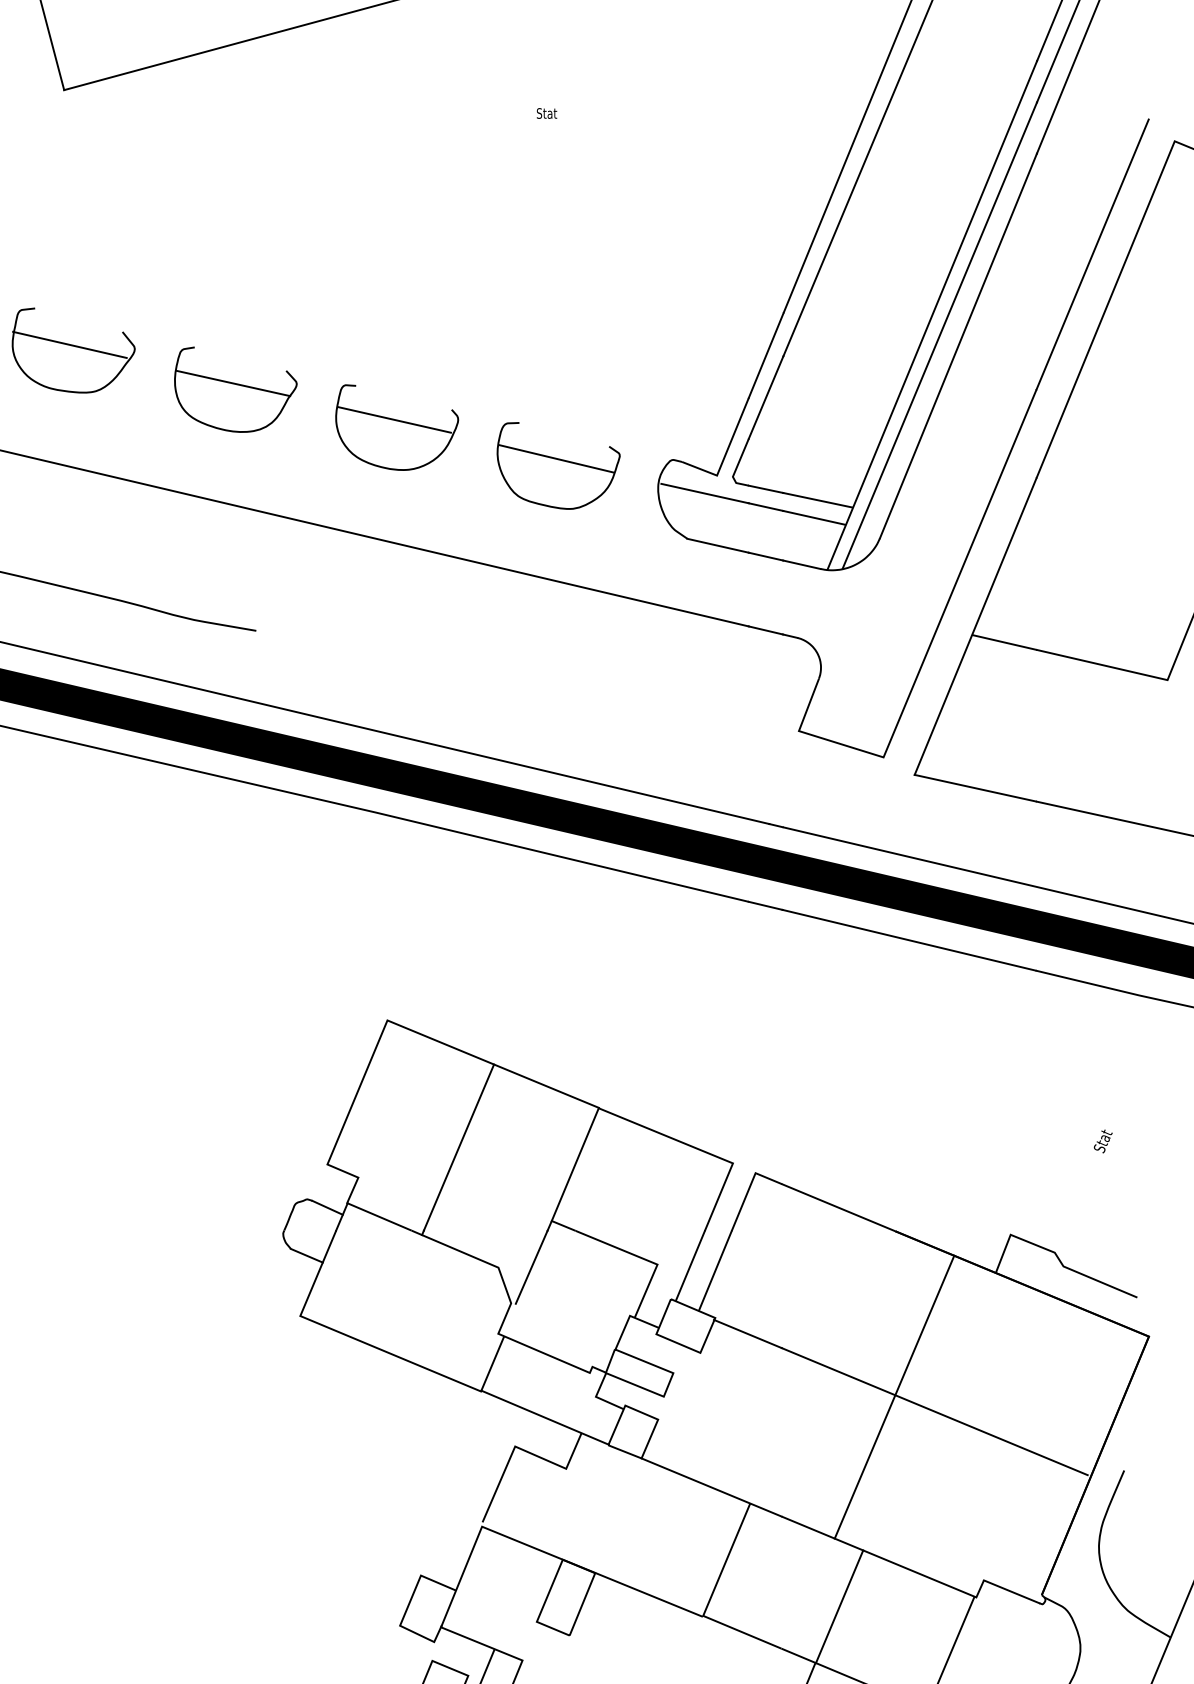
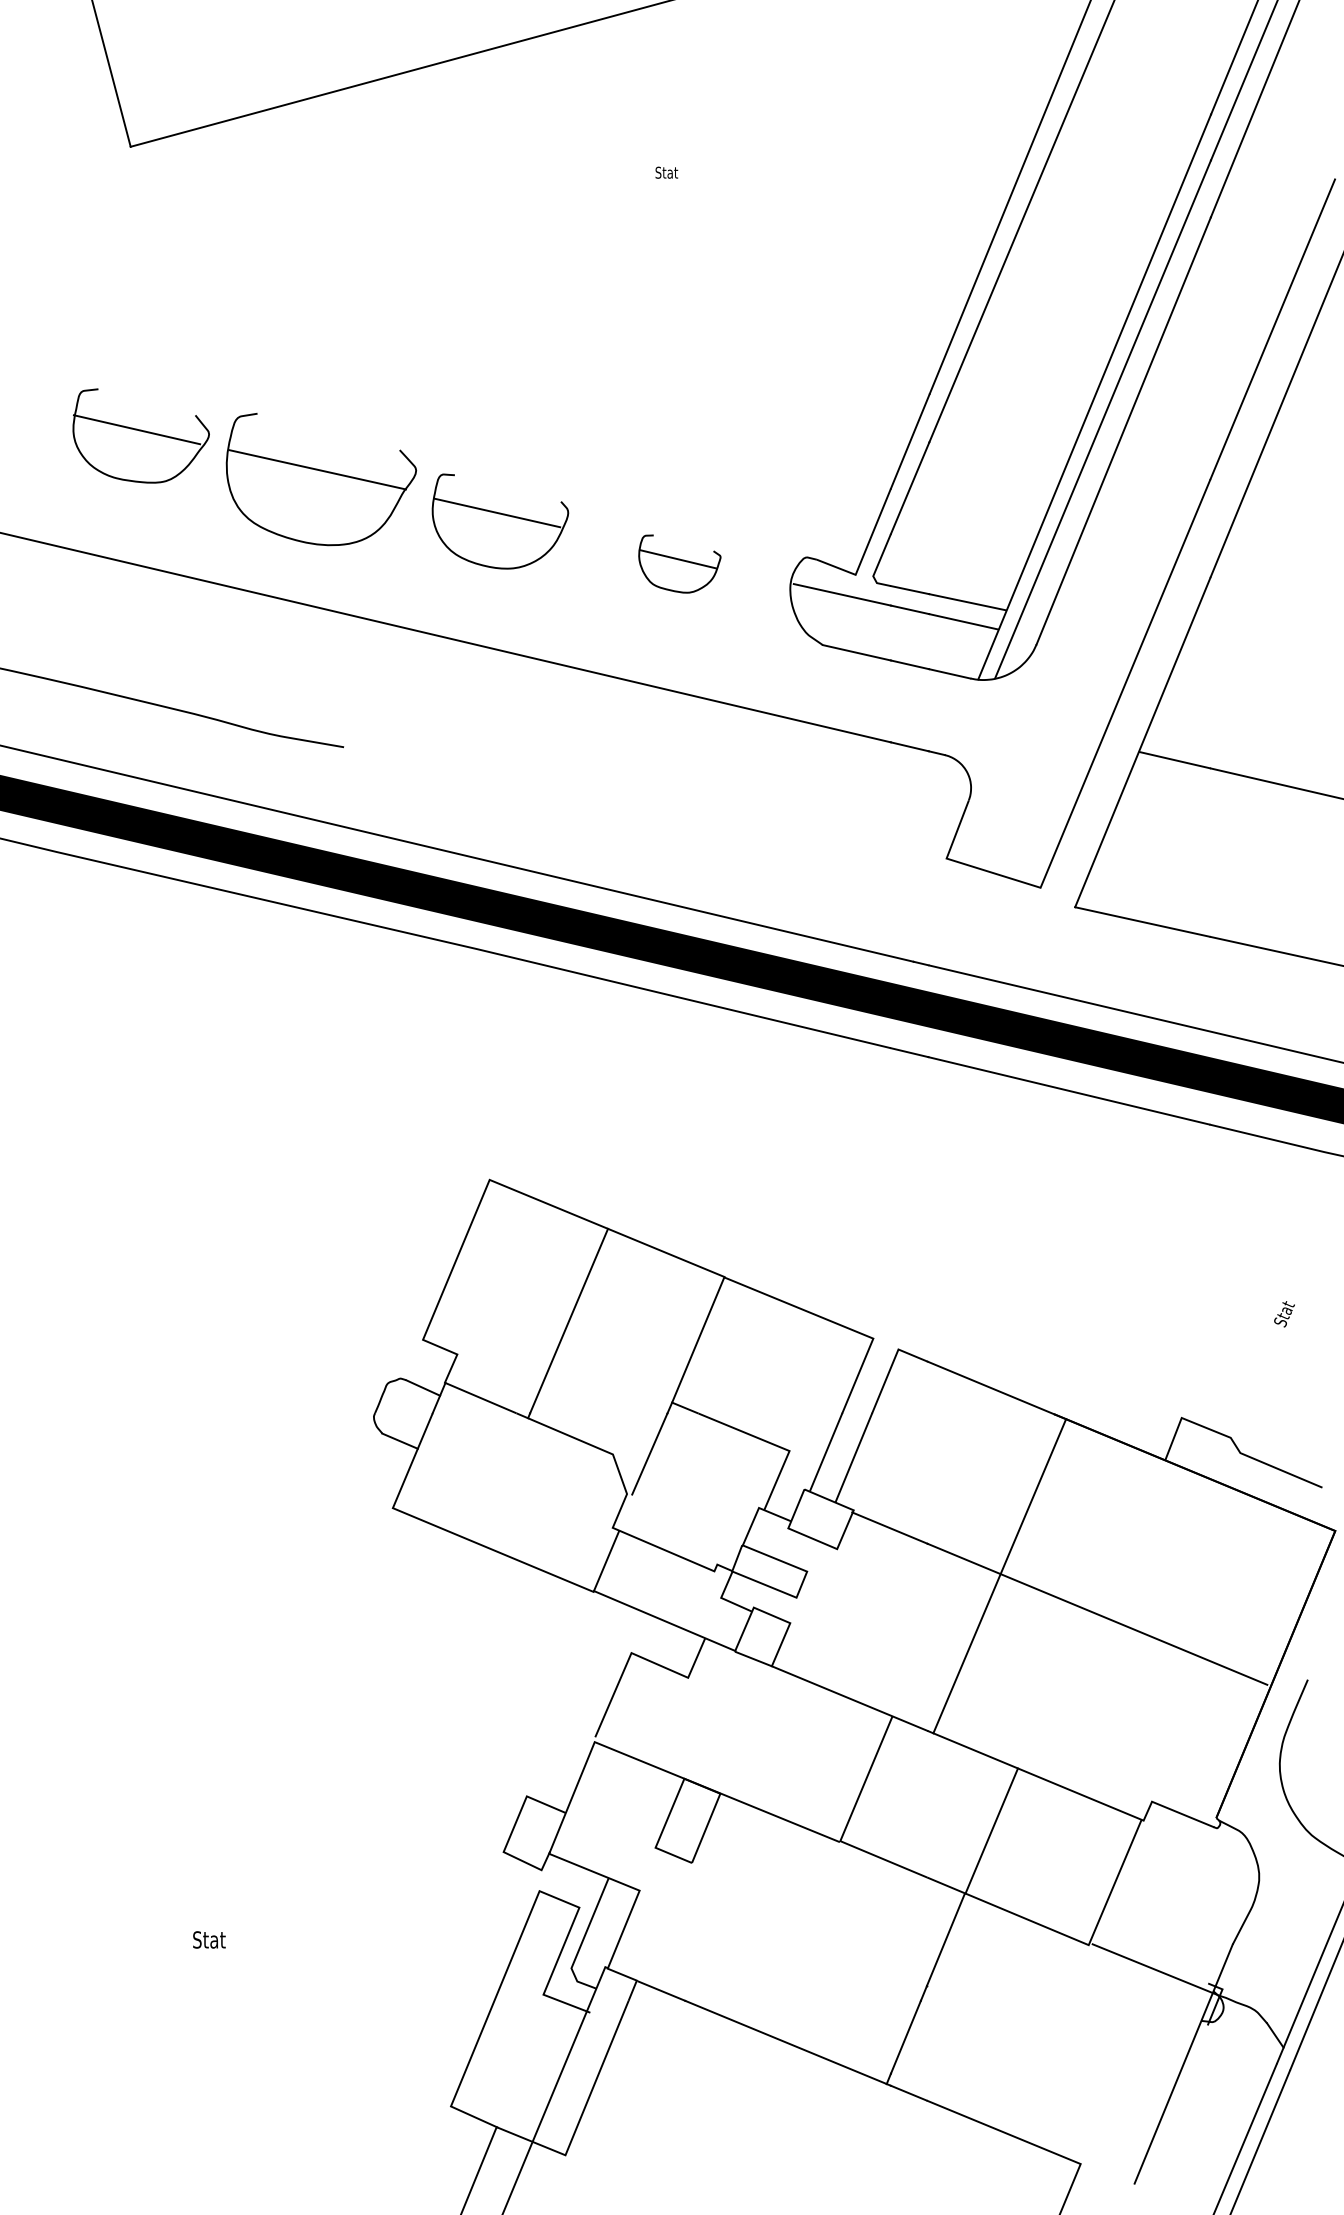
part: (235, 389) -> (320, 479), size x1.4
part: (558, 465) -> (679, 563), size x0.6
line: (894, 1397) -> (999, 1576), moved

